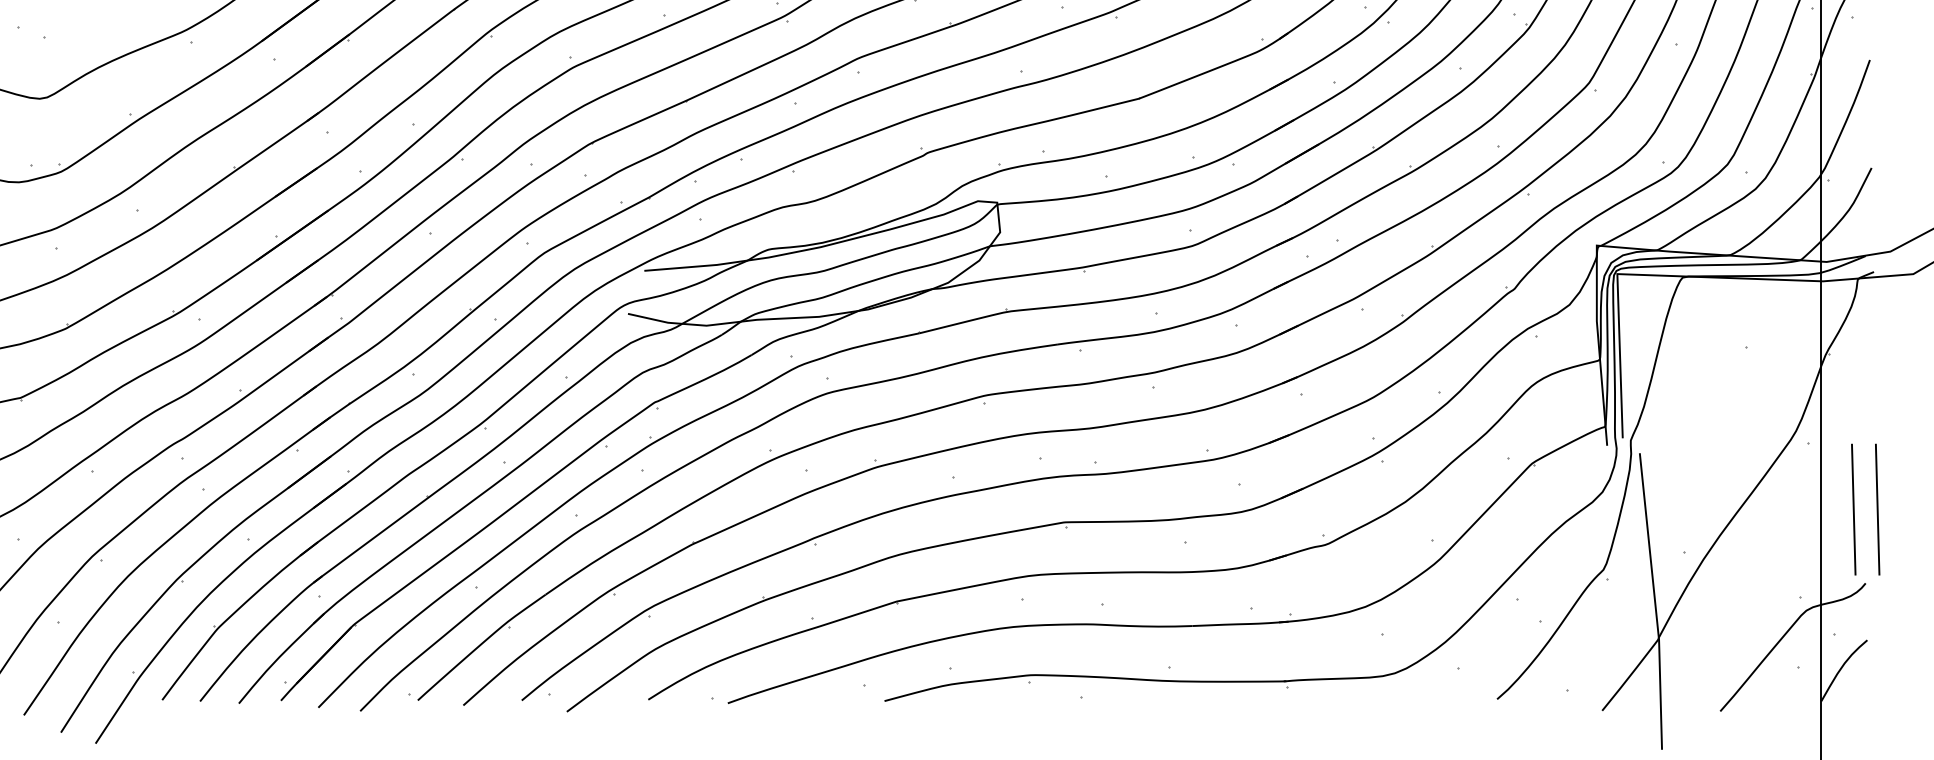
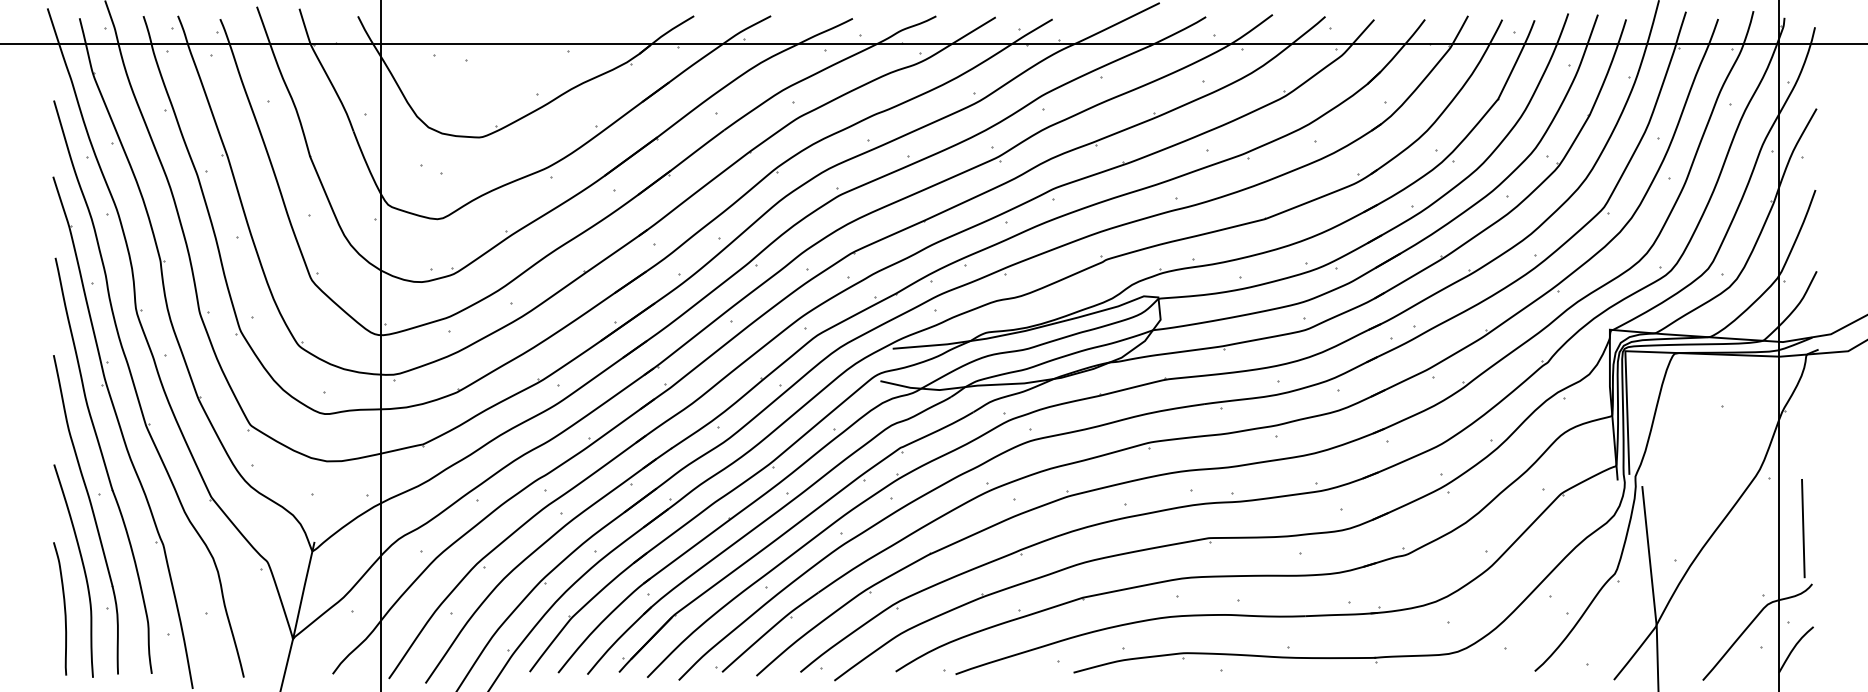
line: (1877, 509) -> (1821, 528), removed

